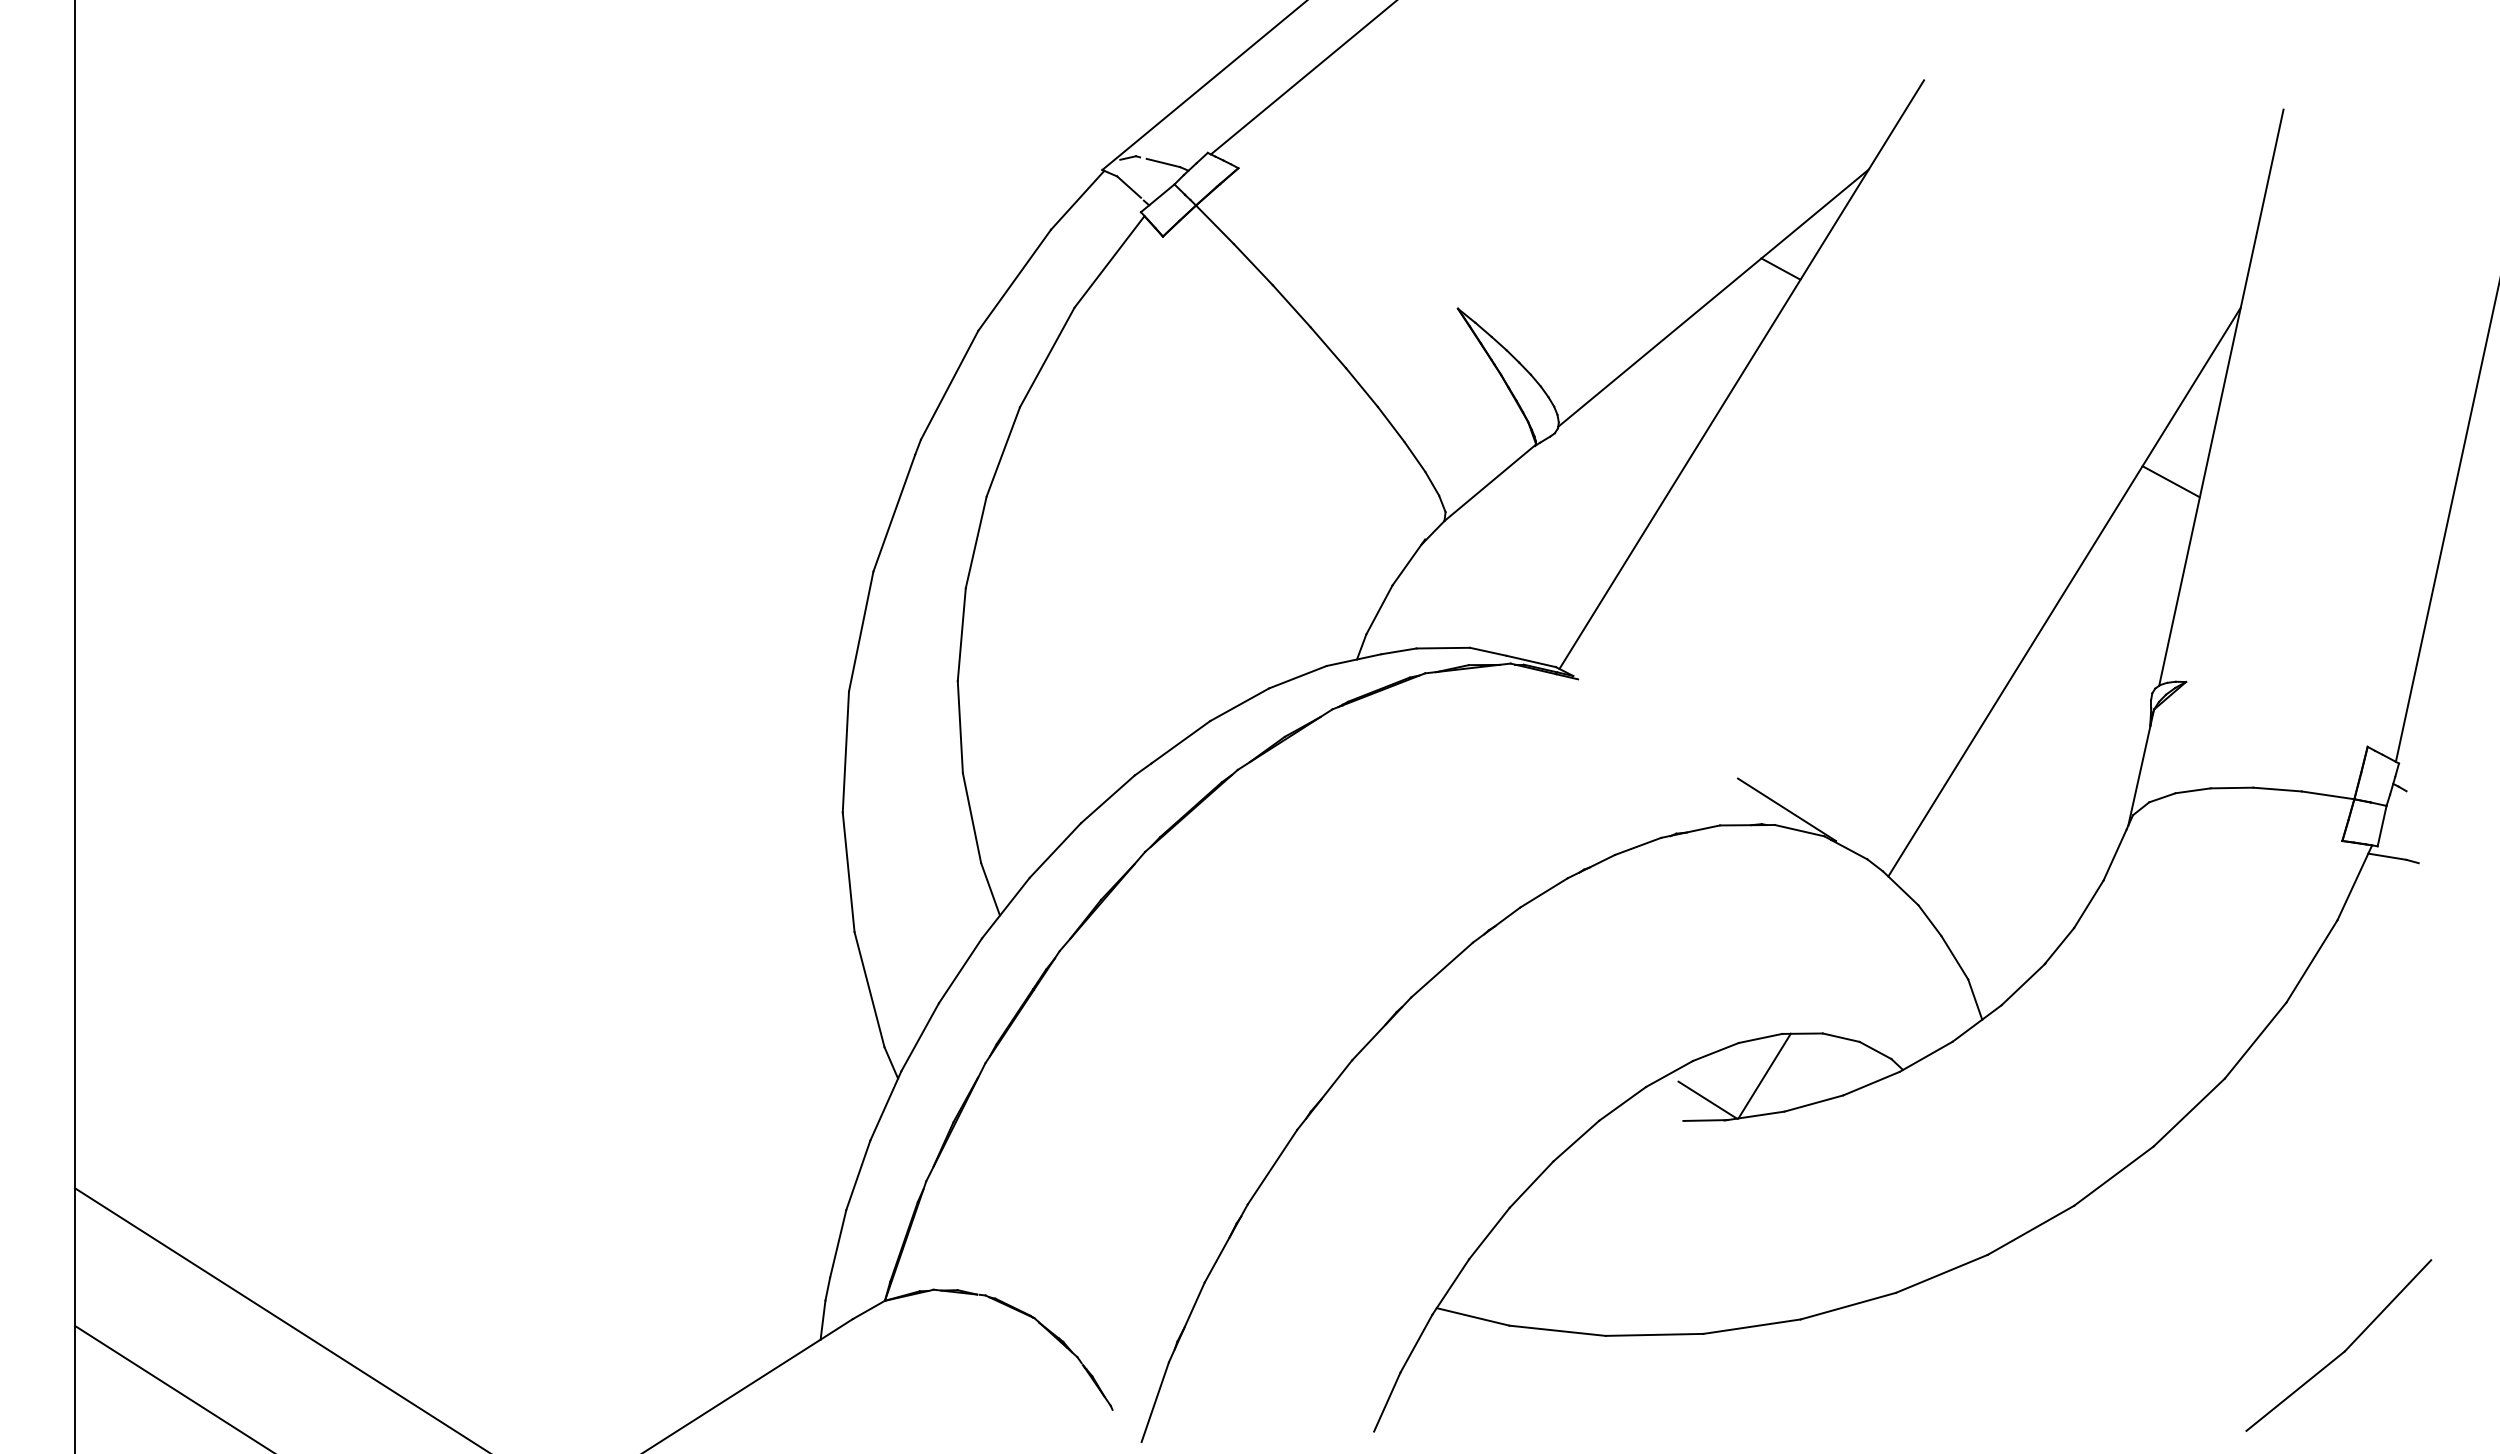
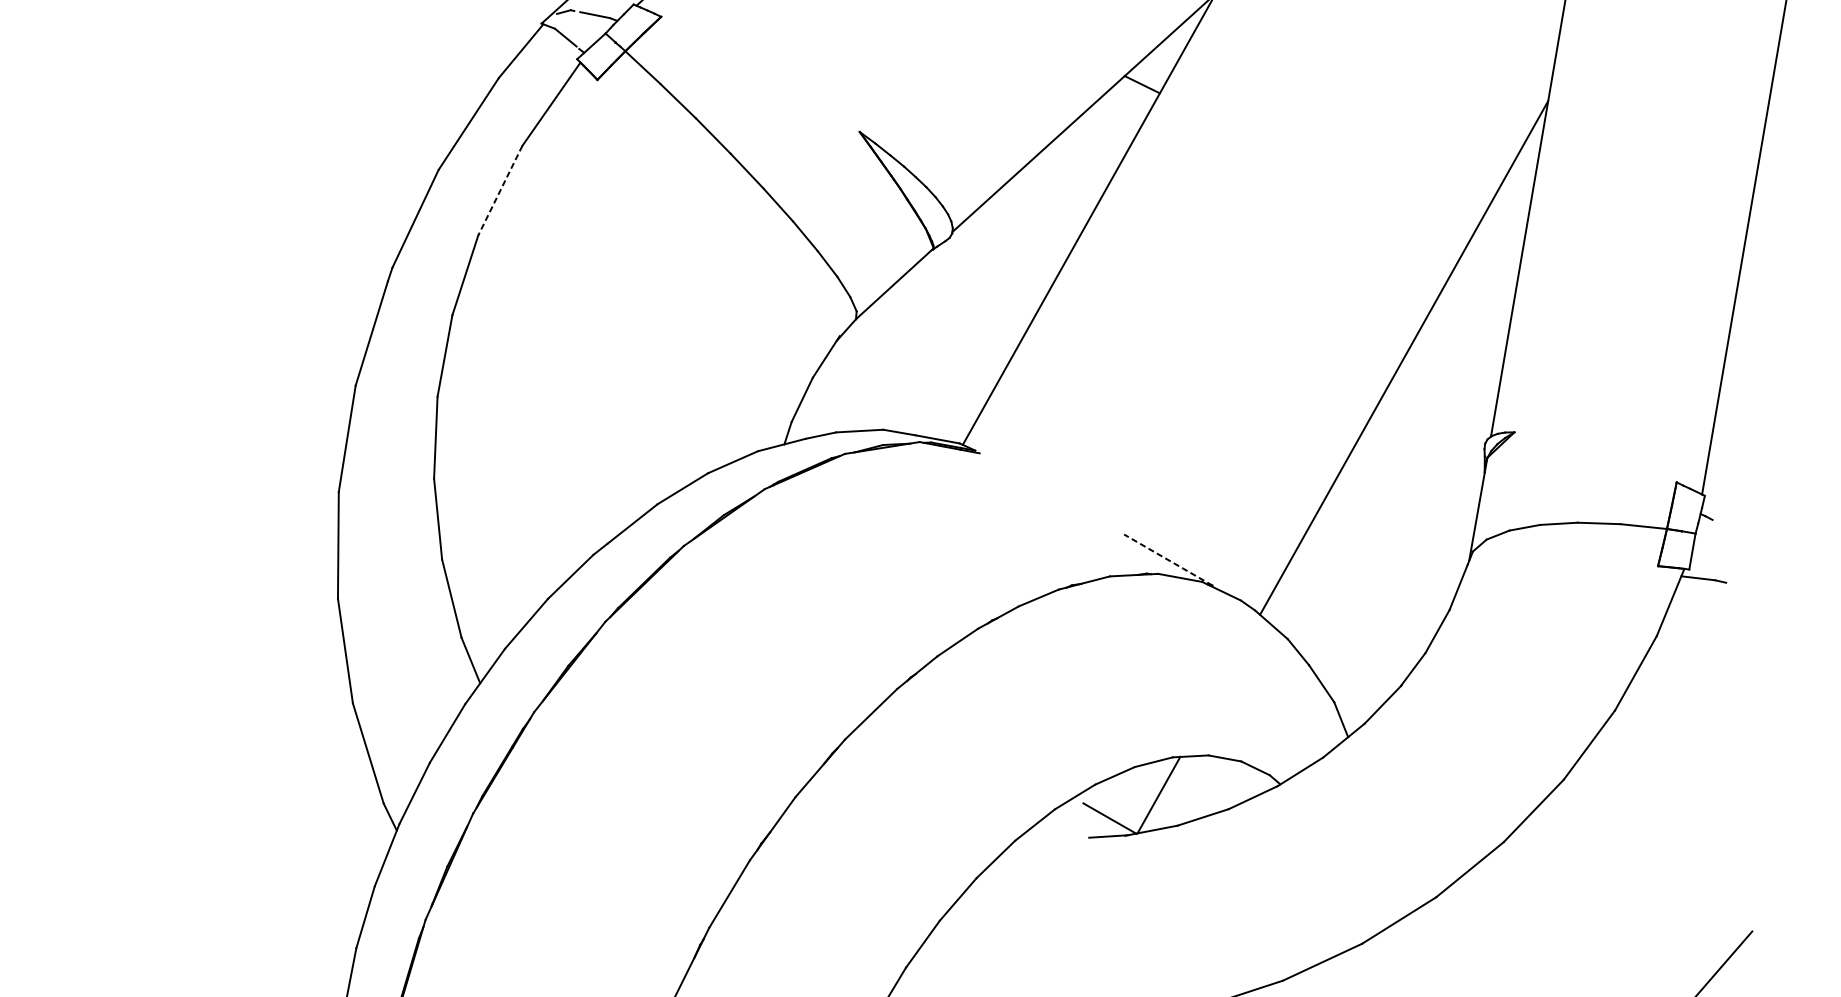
line: (1047, 357) -> (500, 190), solid -> dashed
line: (2170, 481) -> (1493, 256), removed
line: (1786, 809) -> (1167, 559), solid -> dashed

